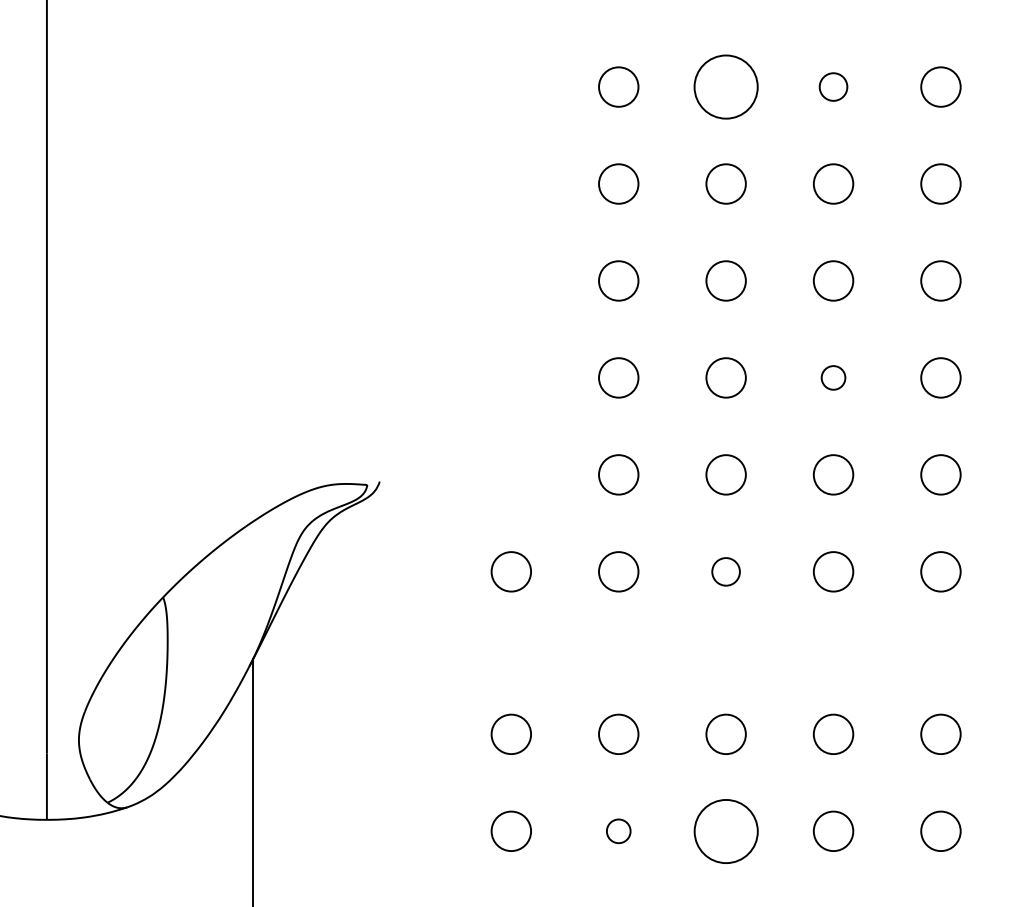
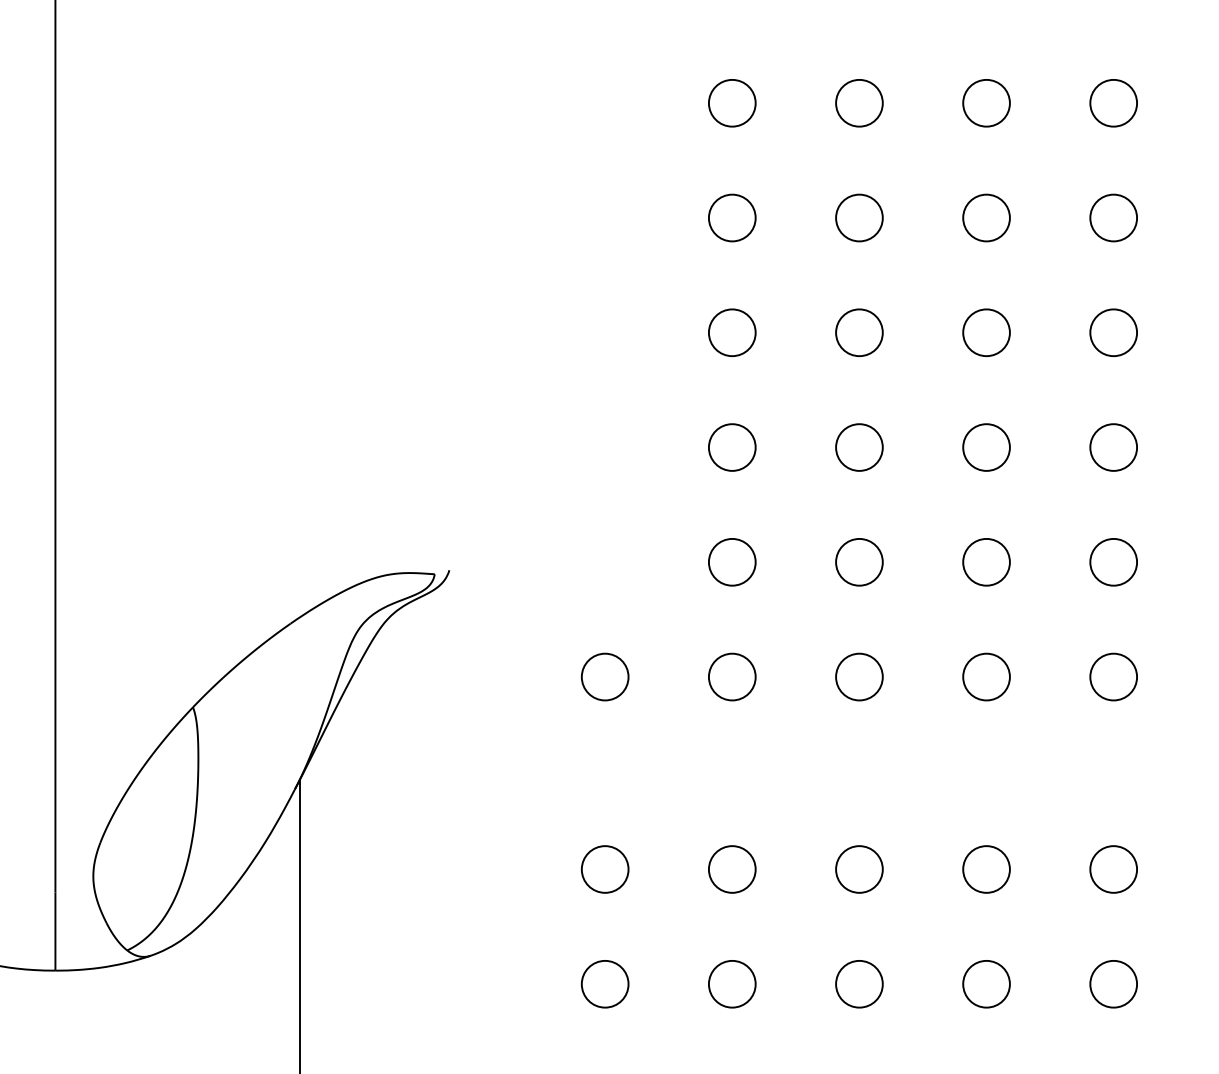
circle: (725, 86) -> (858, 102), size x0.62
circle: (833, 86) -> (986, 102), size x1.43
circle: (833, 377) -> (986, 447), size x1.67
circle: (725, 571) -> (858, 676), size x1.43
circle: (725, 830) -> (858, 983), size x0.62
circle: (618, 831) -> (732, 984), size x1.67

